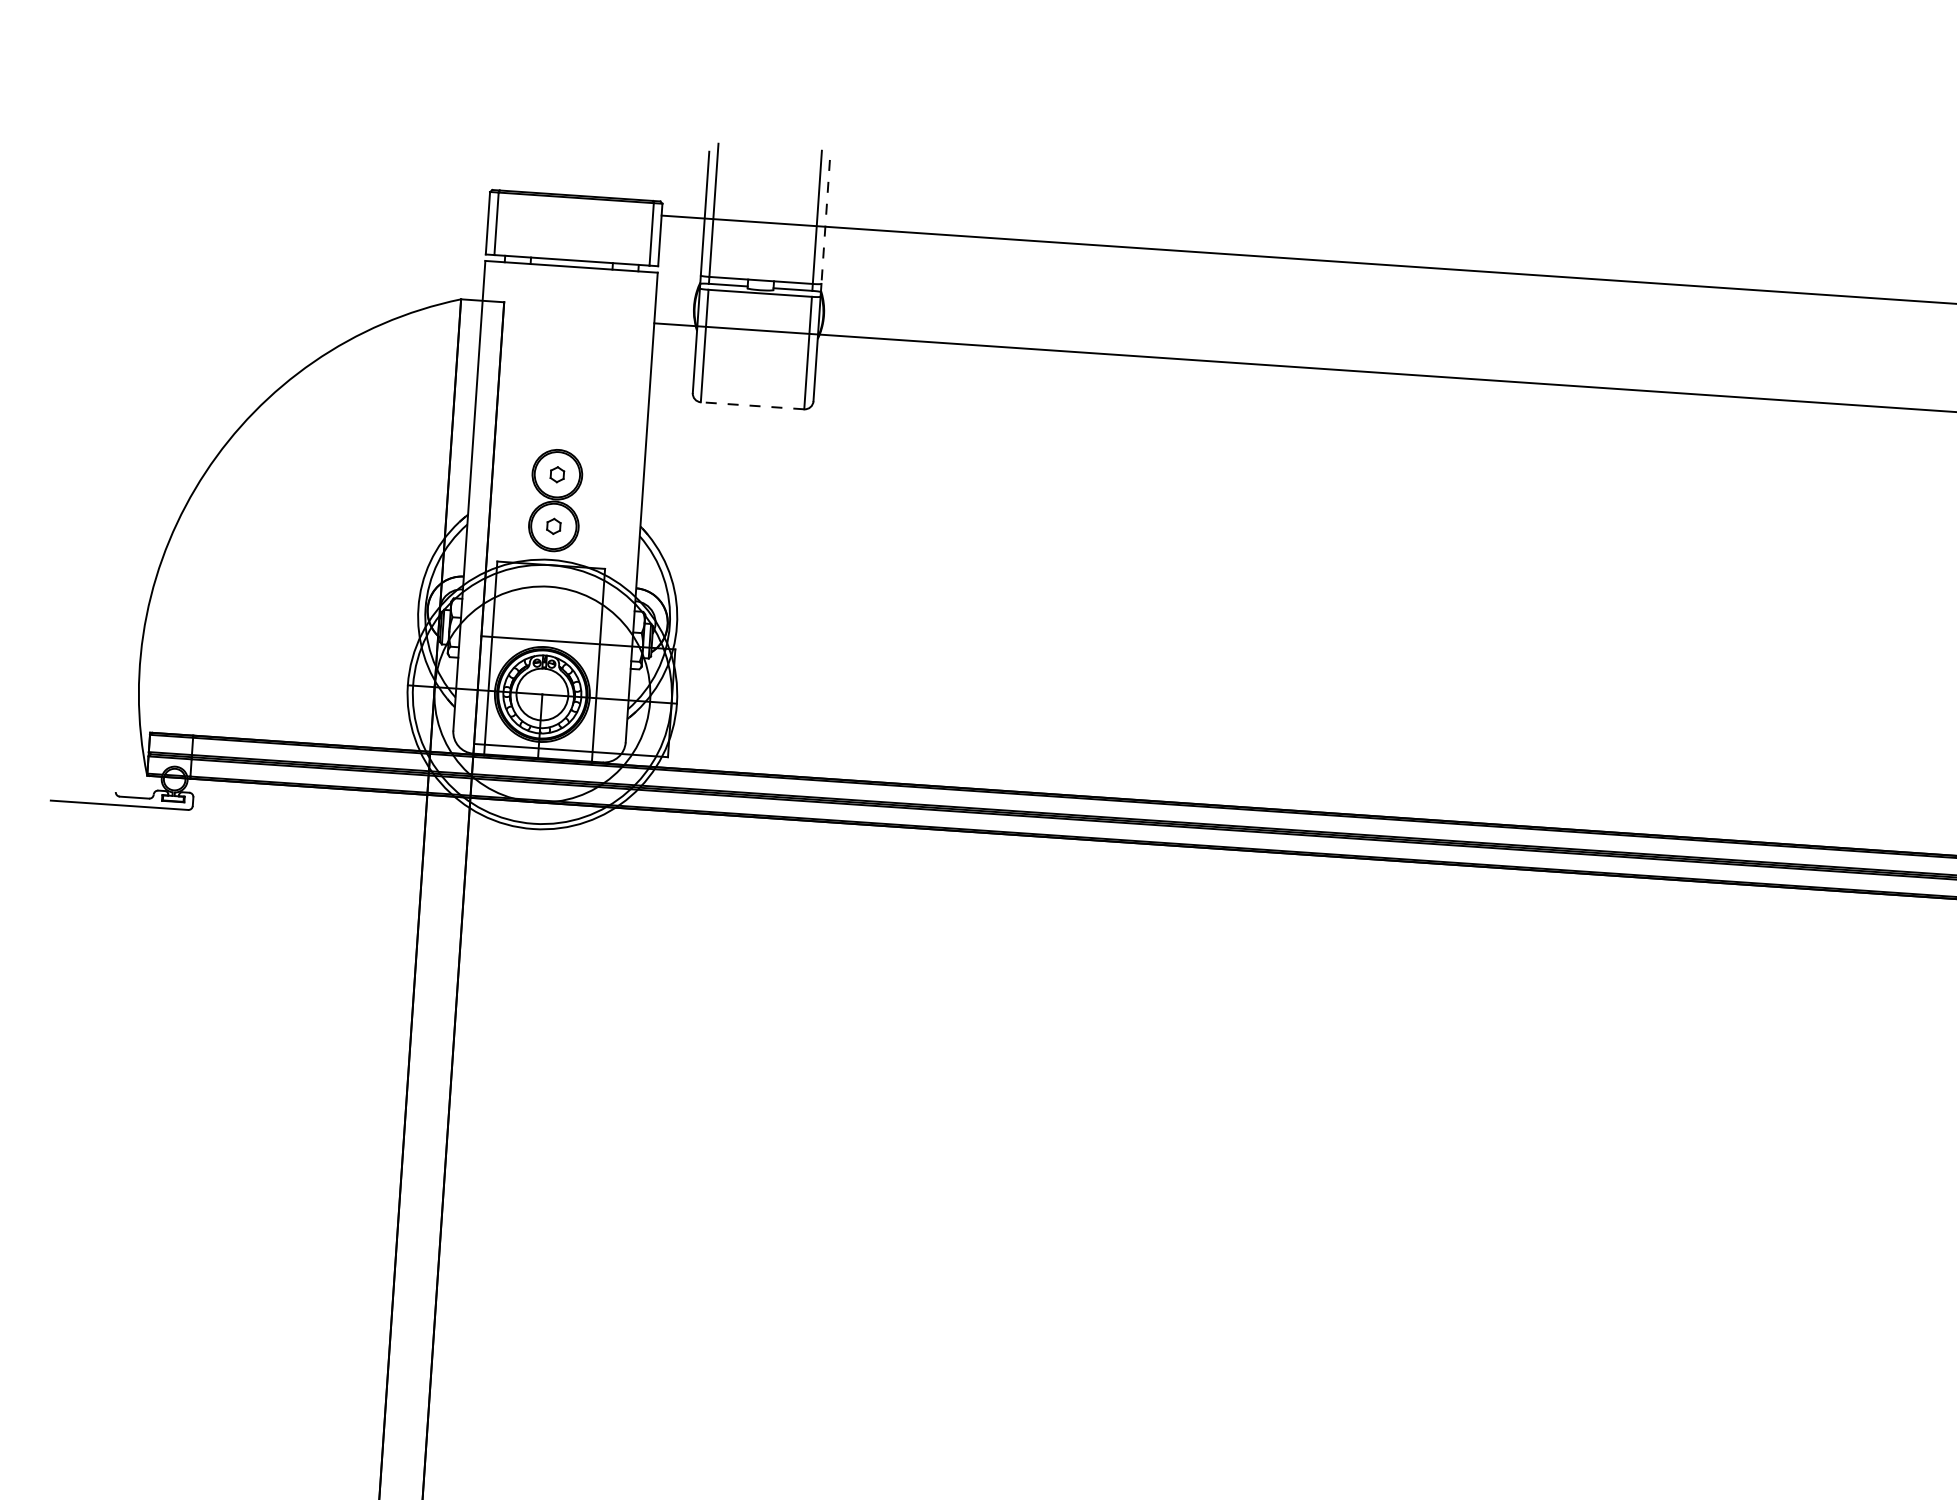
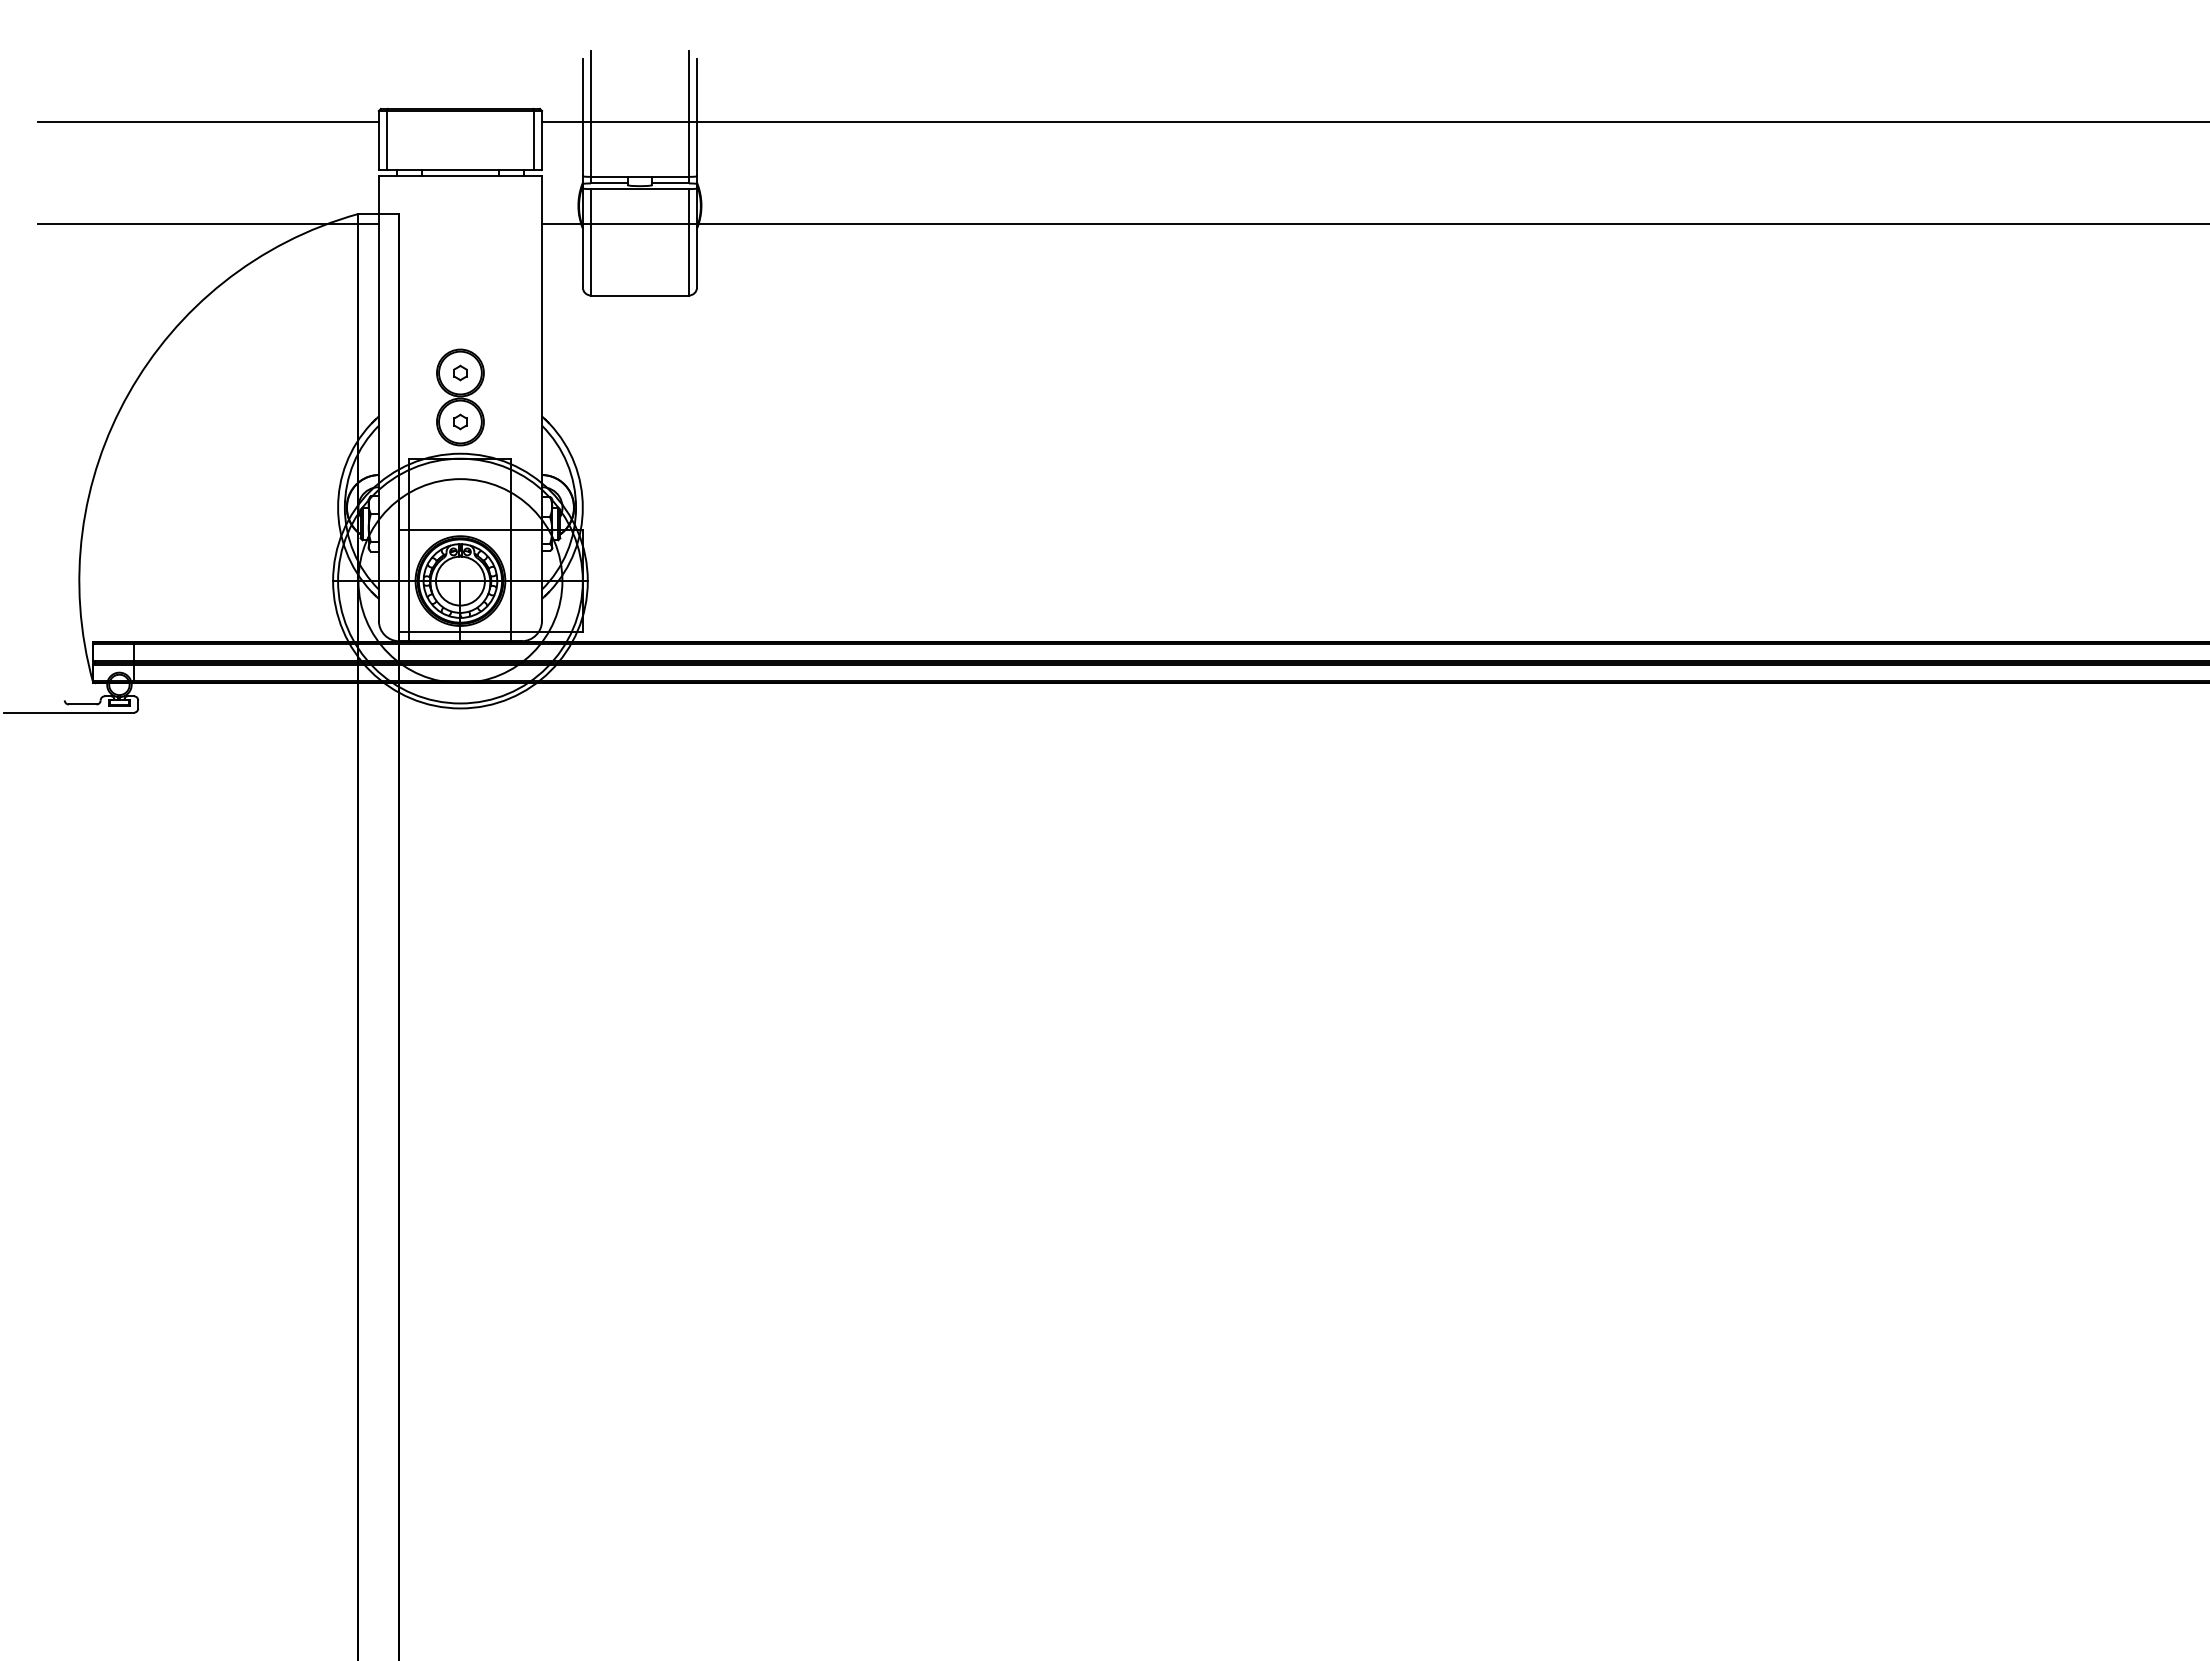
line: (309, 191) -> (208, 122), added
line: (826, 221) -> (697, 117), dashed -> solid
line: (301, 299) -> (208, 224), added
line: (752, 405) -> (639, 295), dashed -> solid

